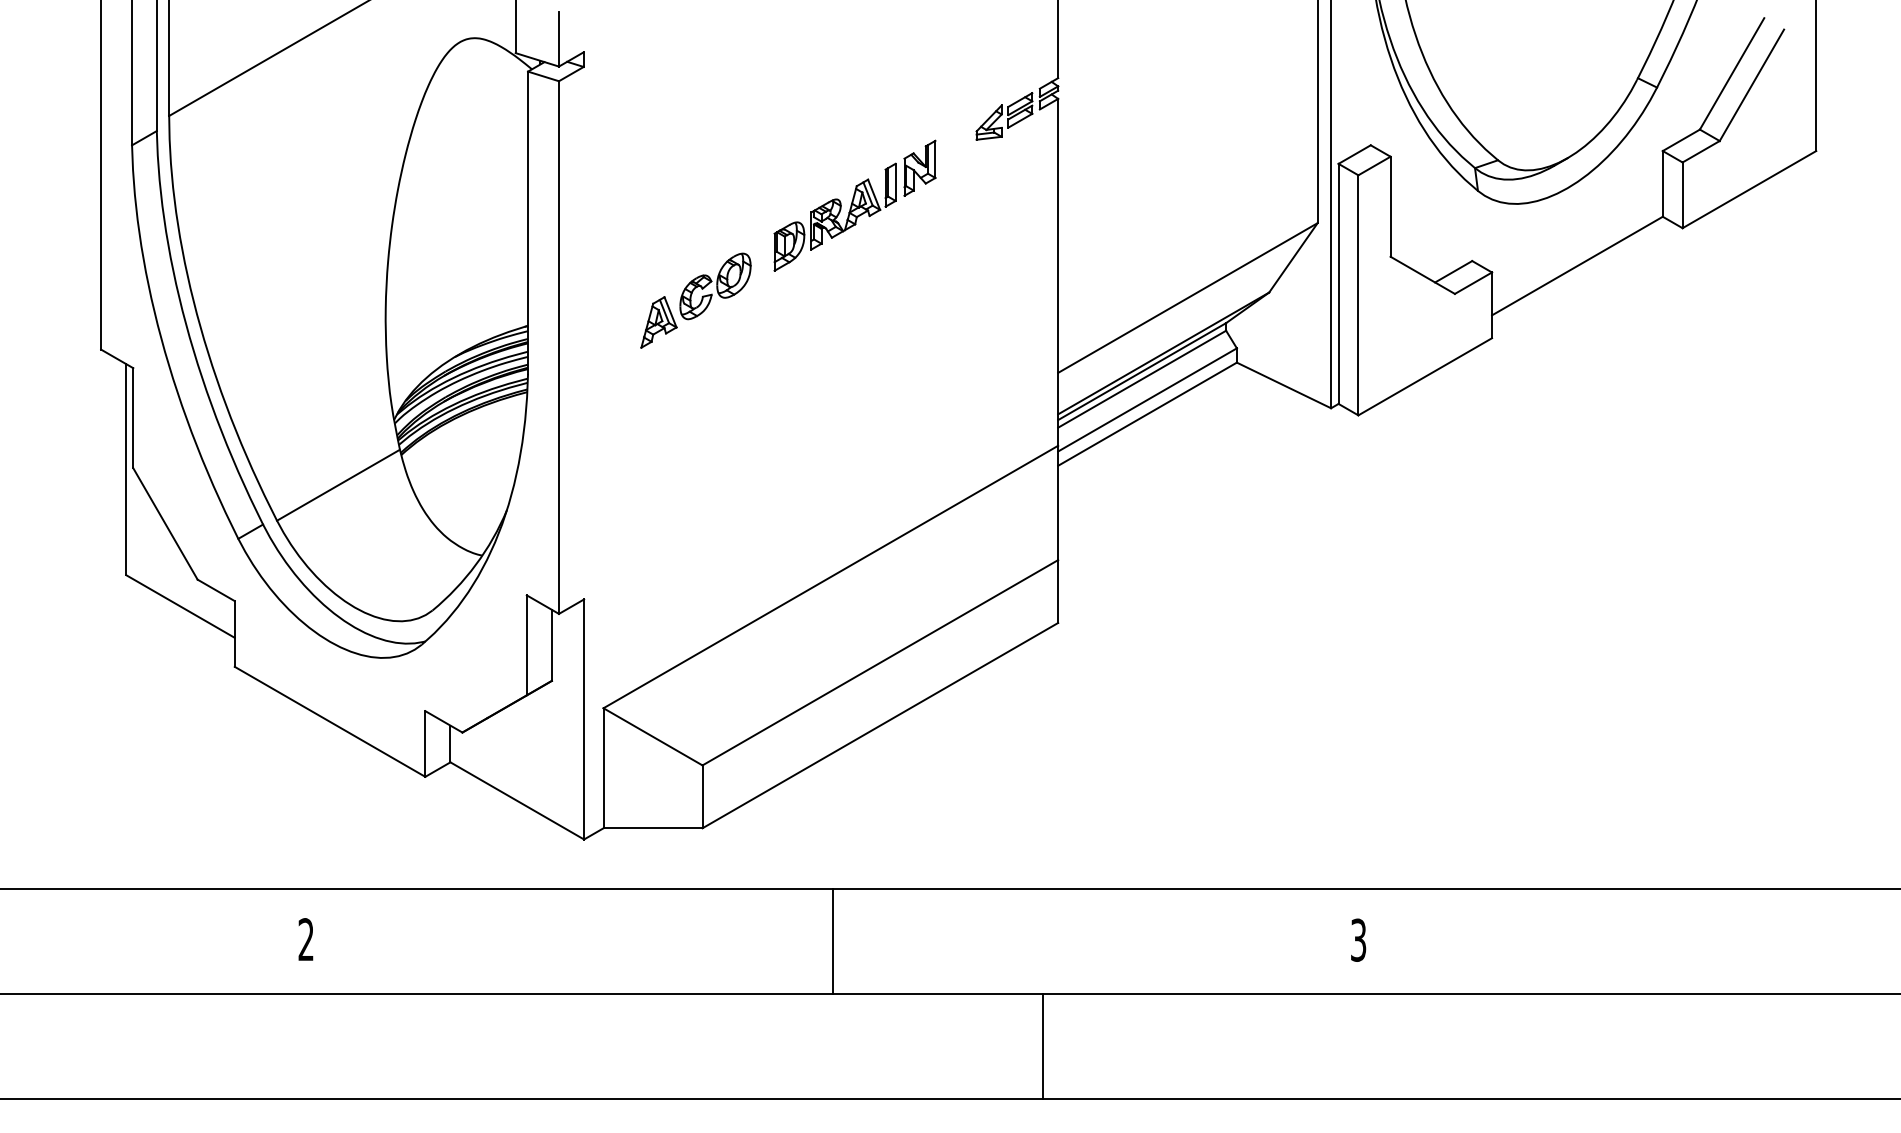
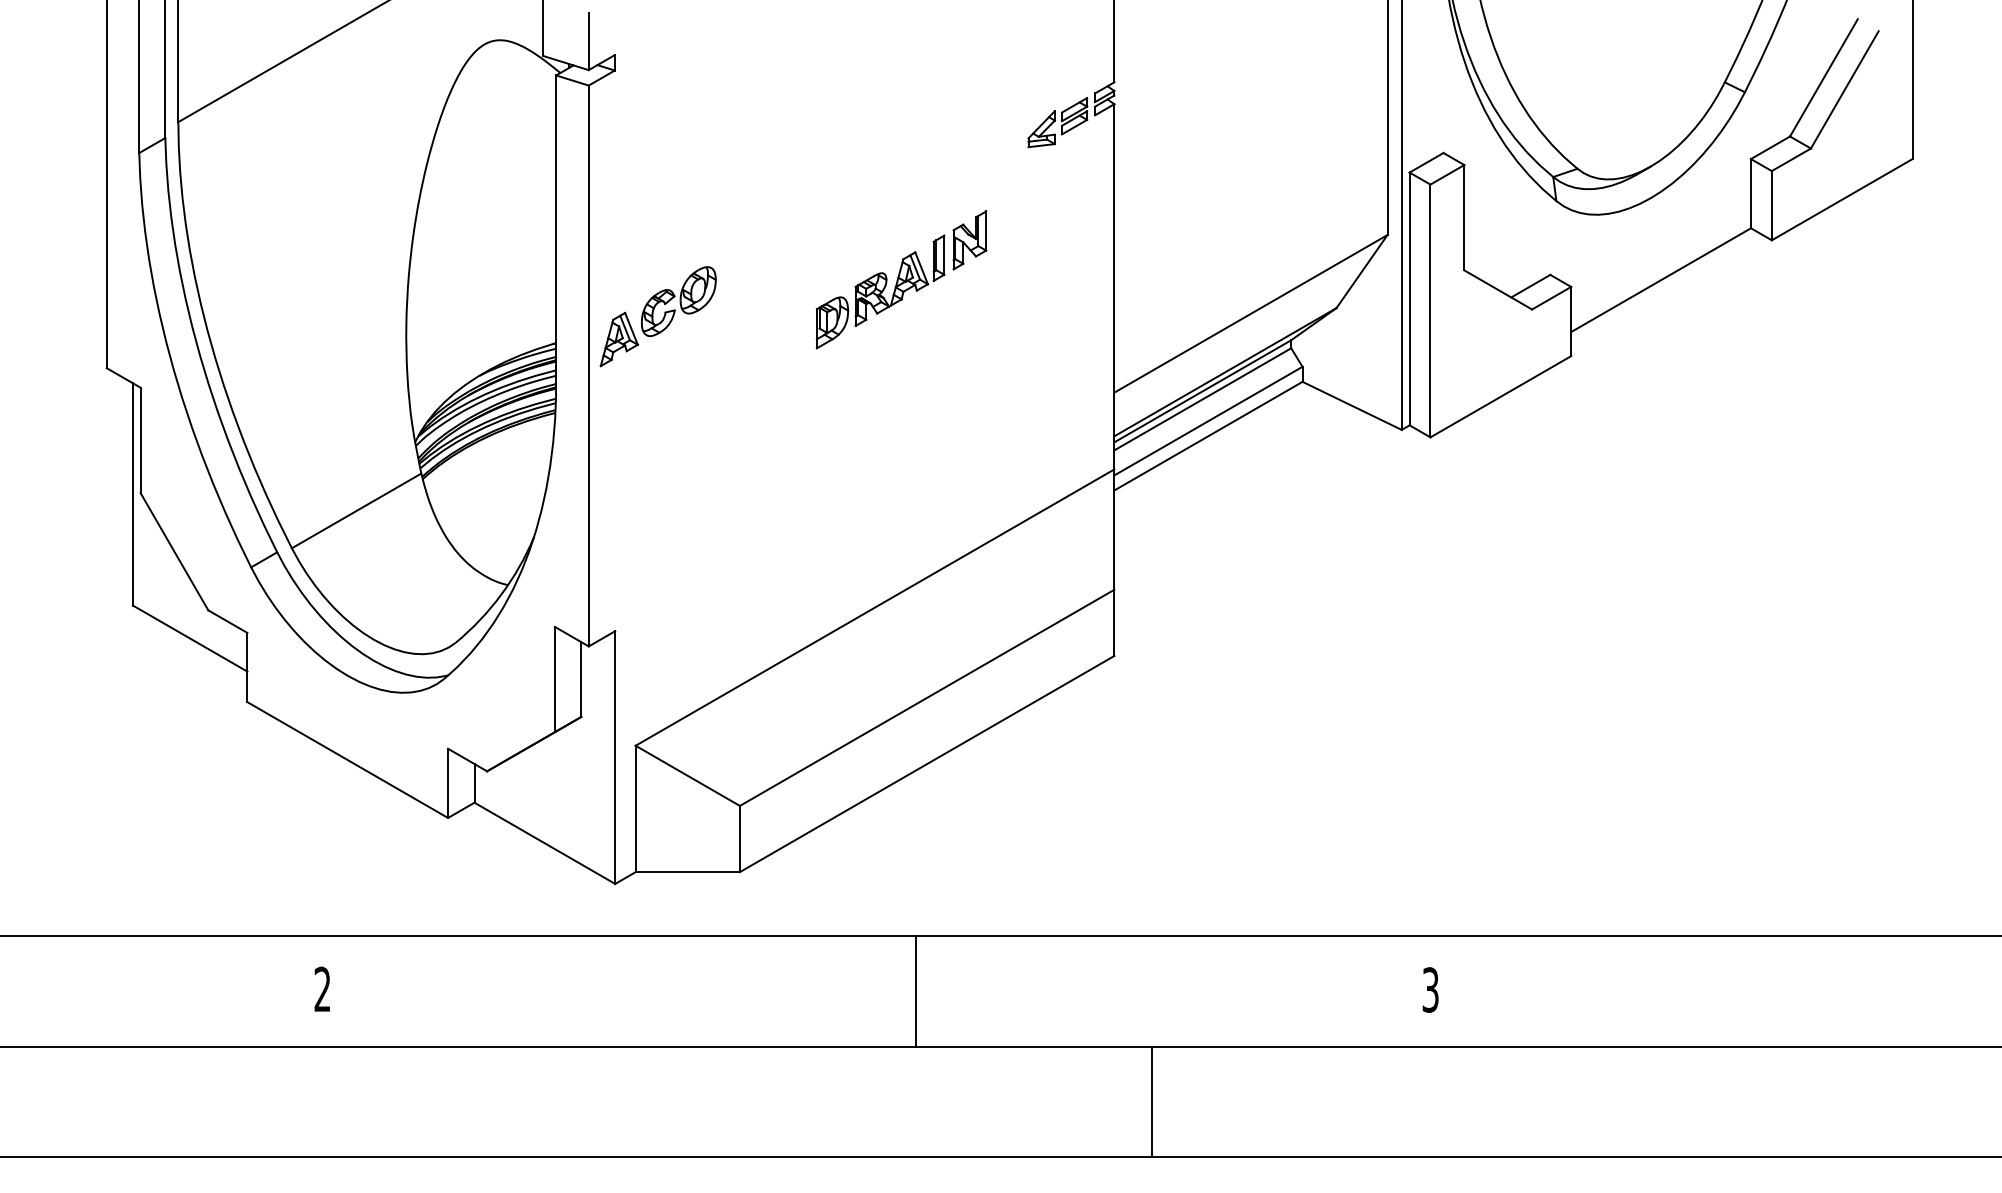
part: (854, 205) -> (900, 279), moved
part: (695, 300) -> (657, 316), moved
line: (832, 941) -> (915, 991), moved
line: (1042, 1046) -> (1151, 1101), moved

